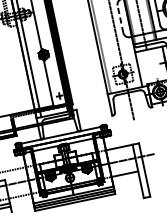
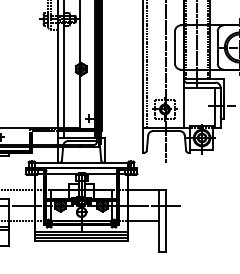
line: (120, 19) -> (174, 47), dashed -> solid

